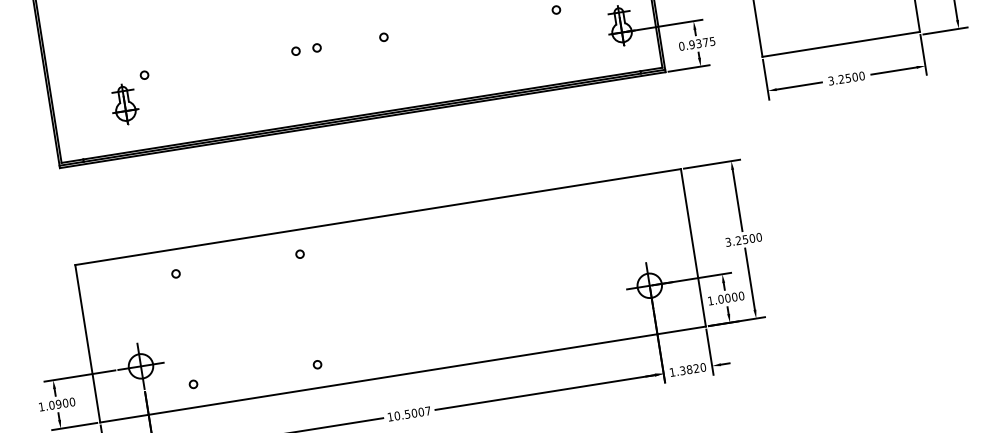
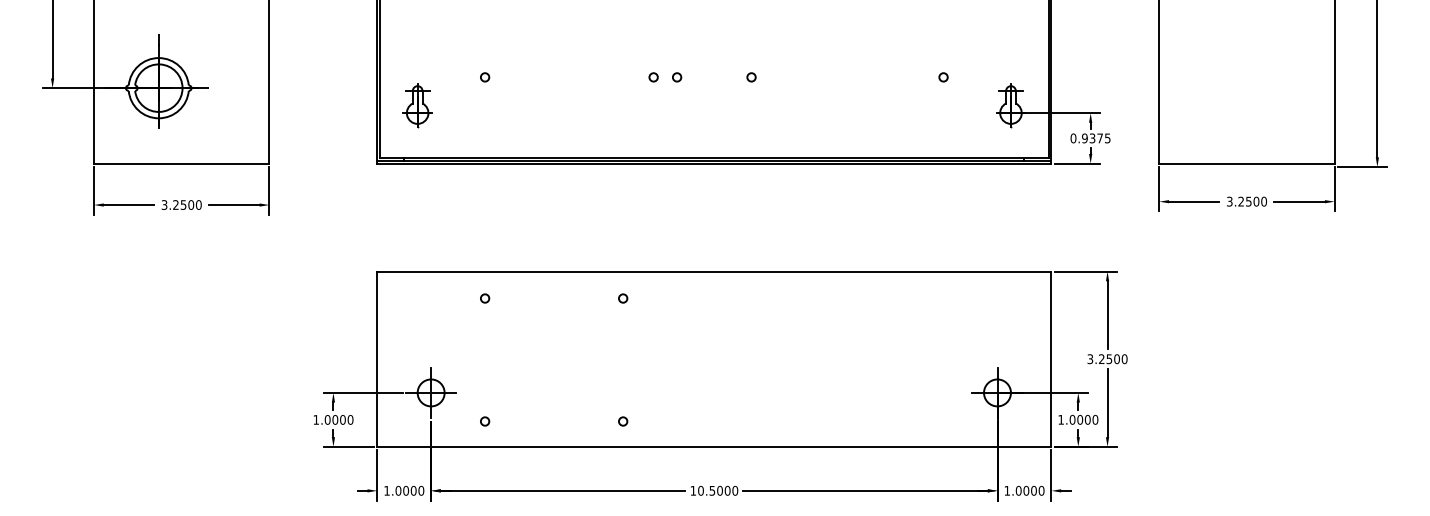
part: (124, 104) -> (417, 105), moved
text: (688, 369) -> (1025, 490), 1.3820 -> 1.0000
text: (57, 403) -> (334, 419), 1.0900 -> 1.0000
text: (428, 410) -> (735, 490), 10.5007 -> 10.5000

